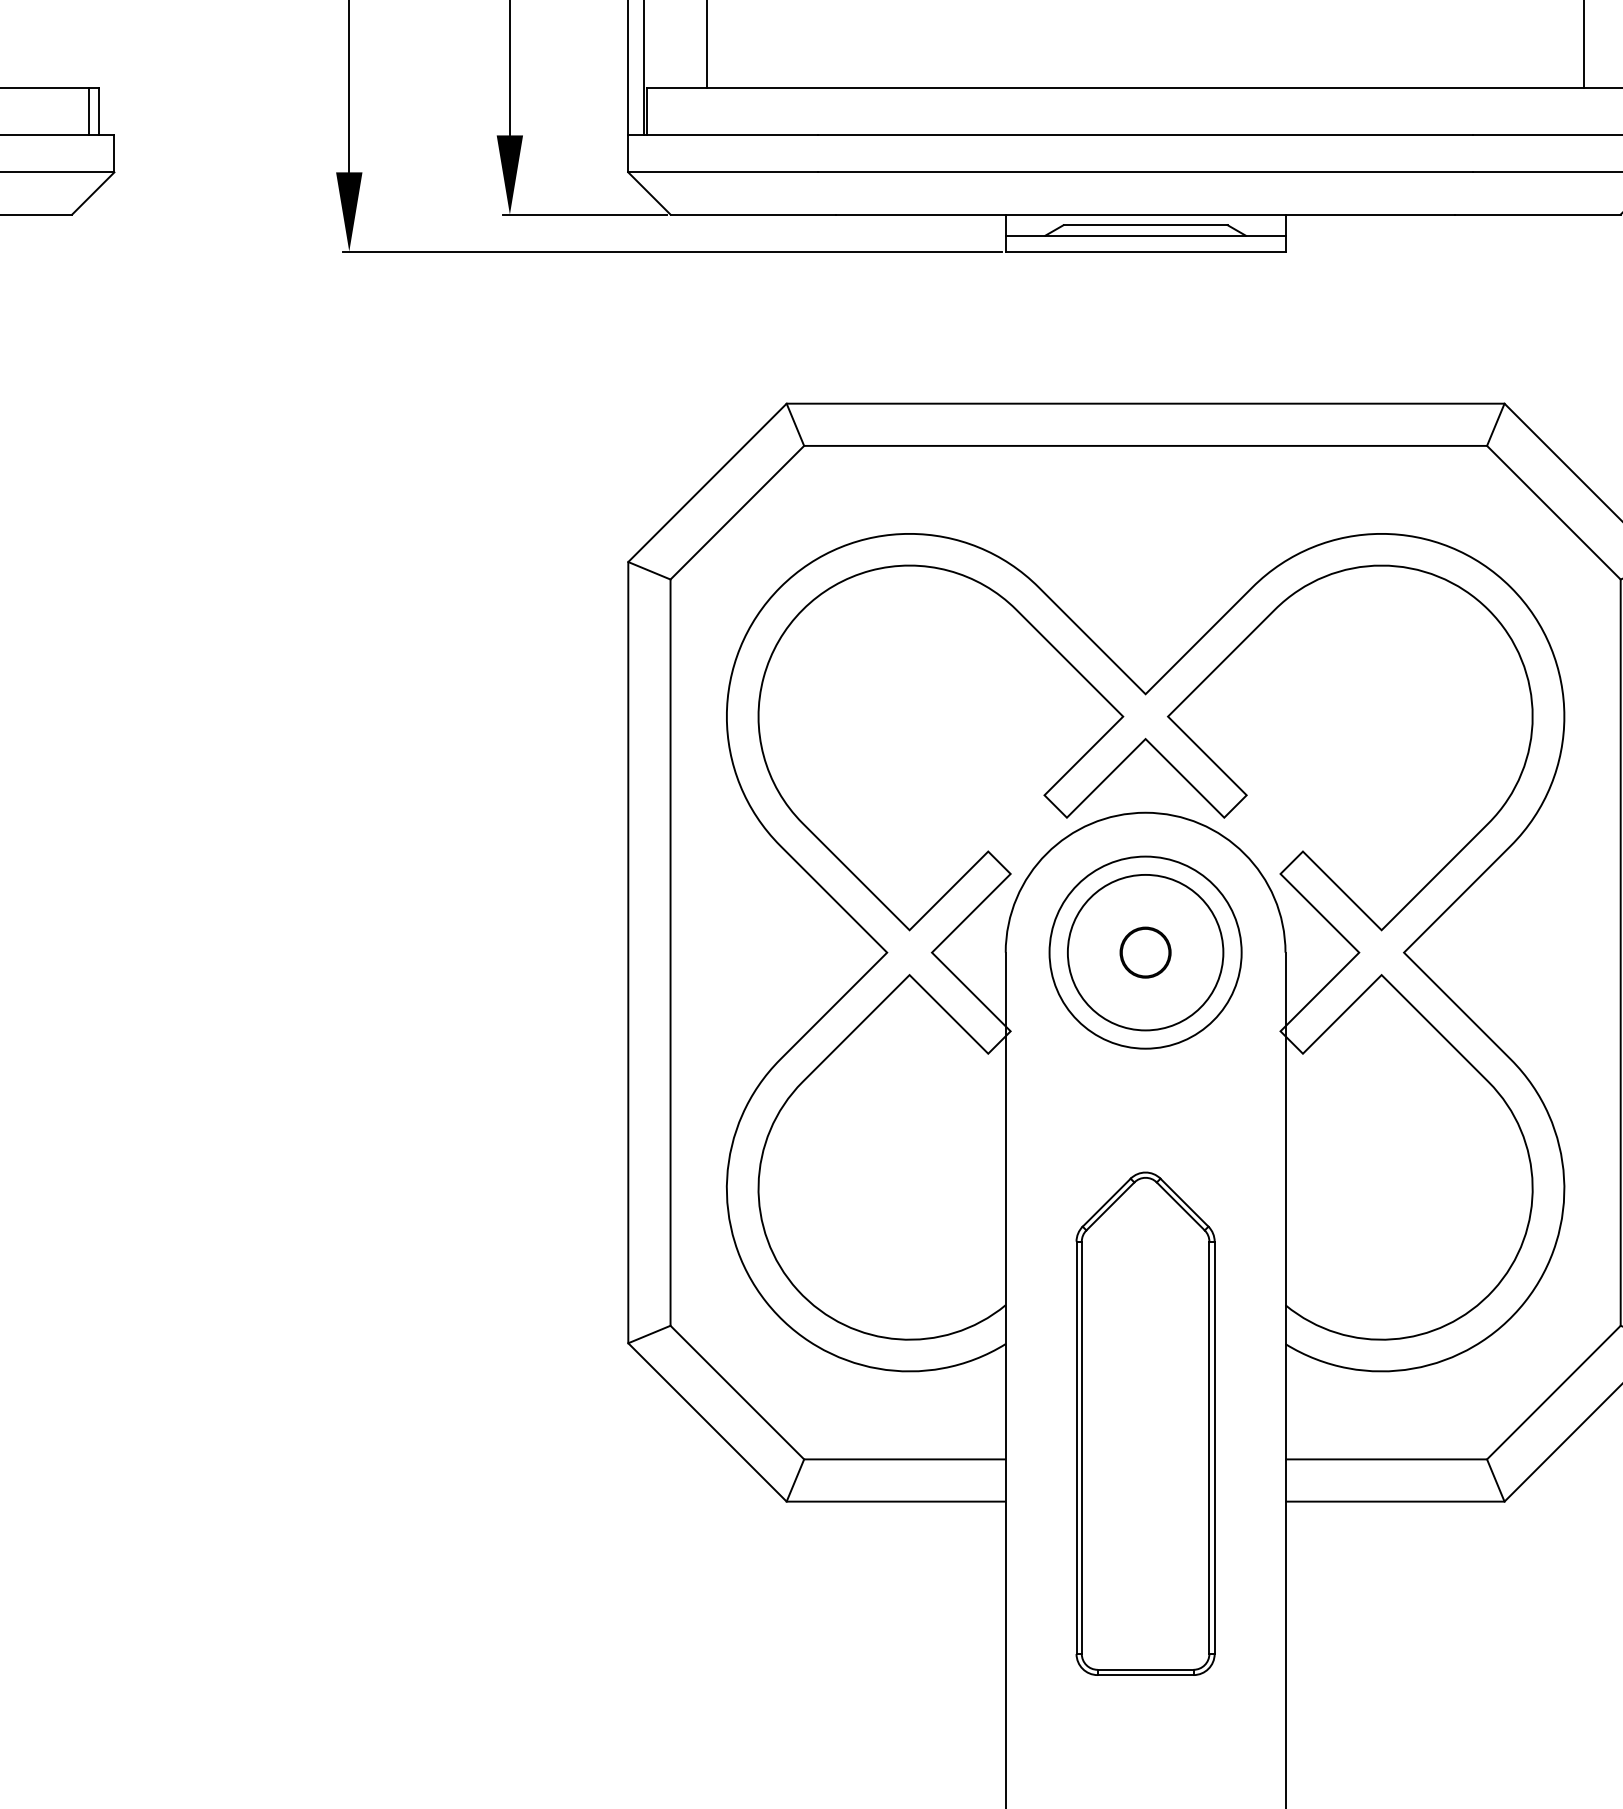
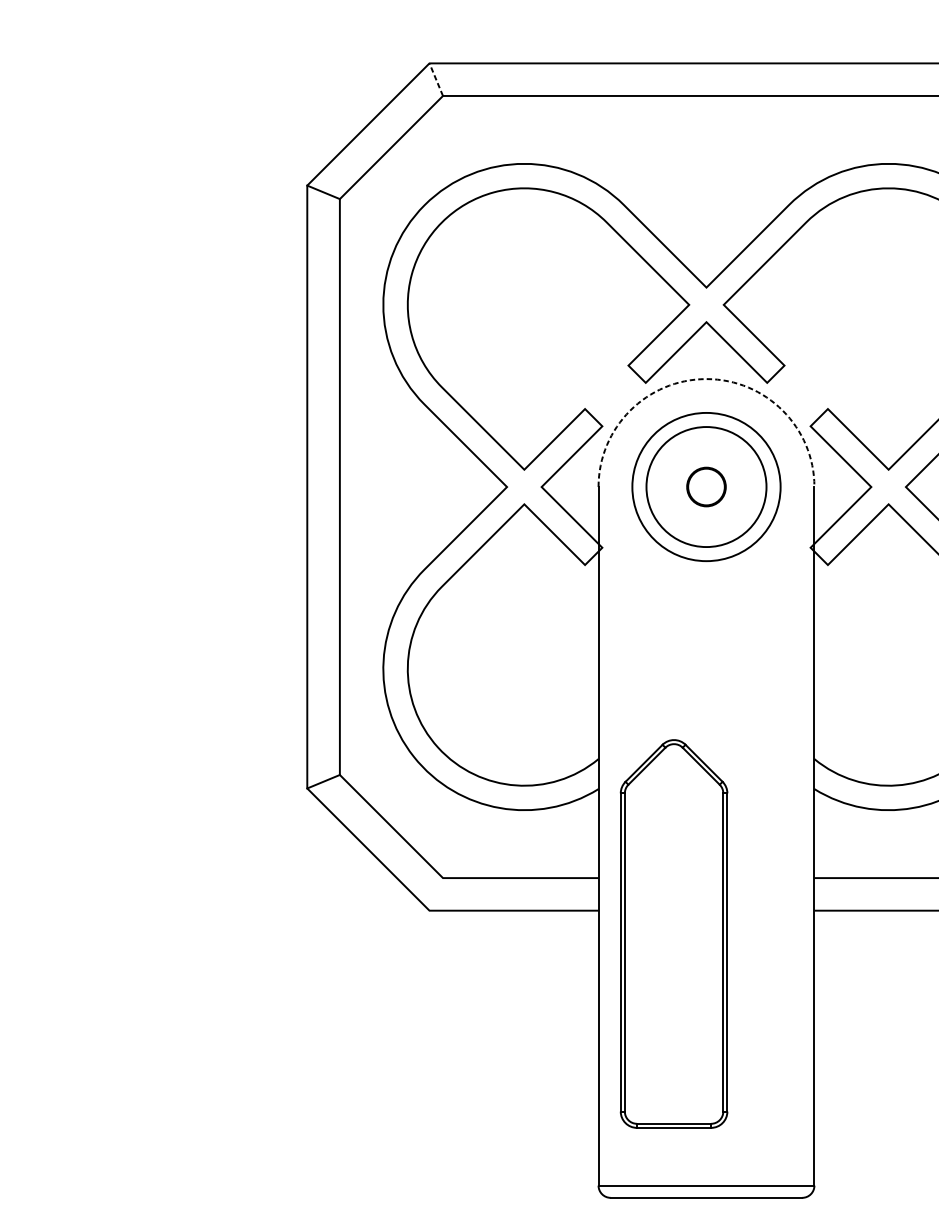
line: (795, 424) -> (436, 79), solid -> dashed
arc: (1145, 812) -> (706, 378), solid -> dashed
part: (1145, 1423) -> (674, 933), moved
line: (795, 1480) -> (436, 894), removed

